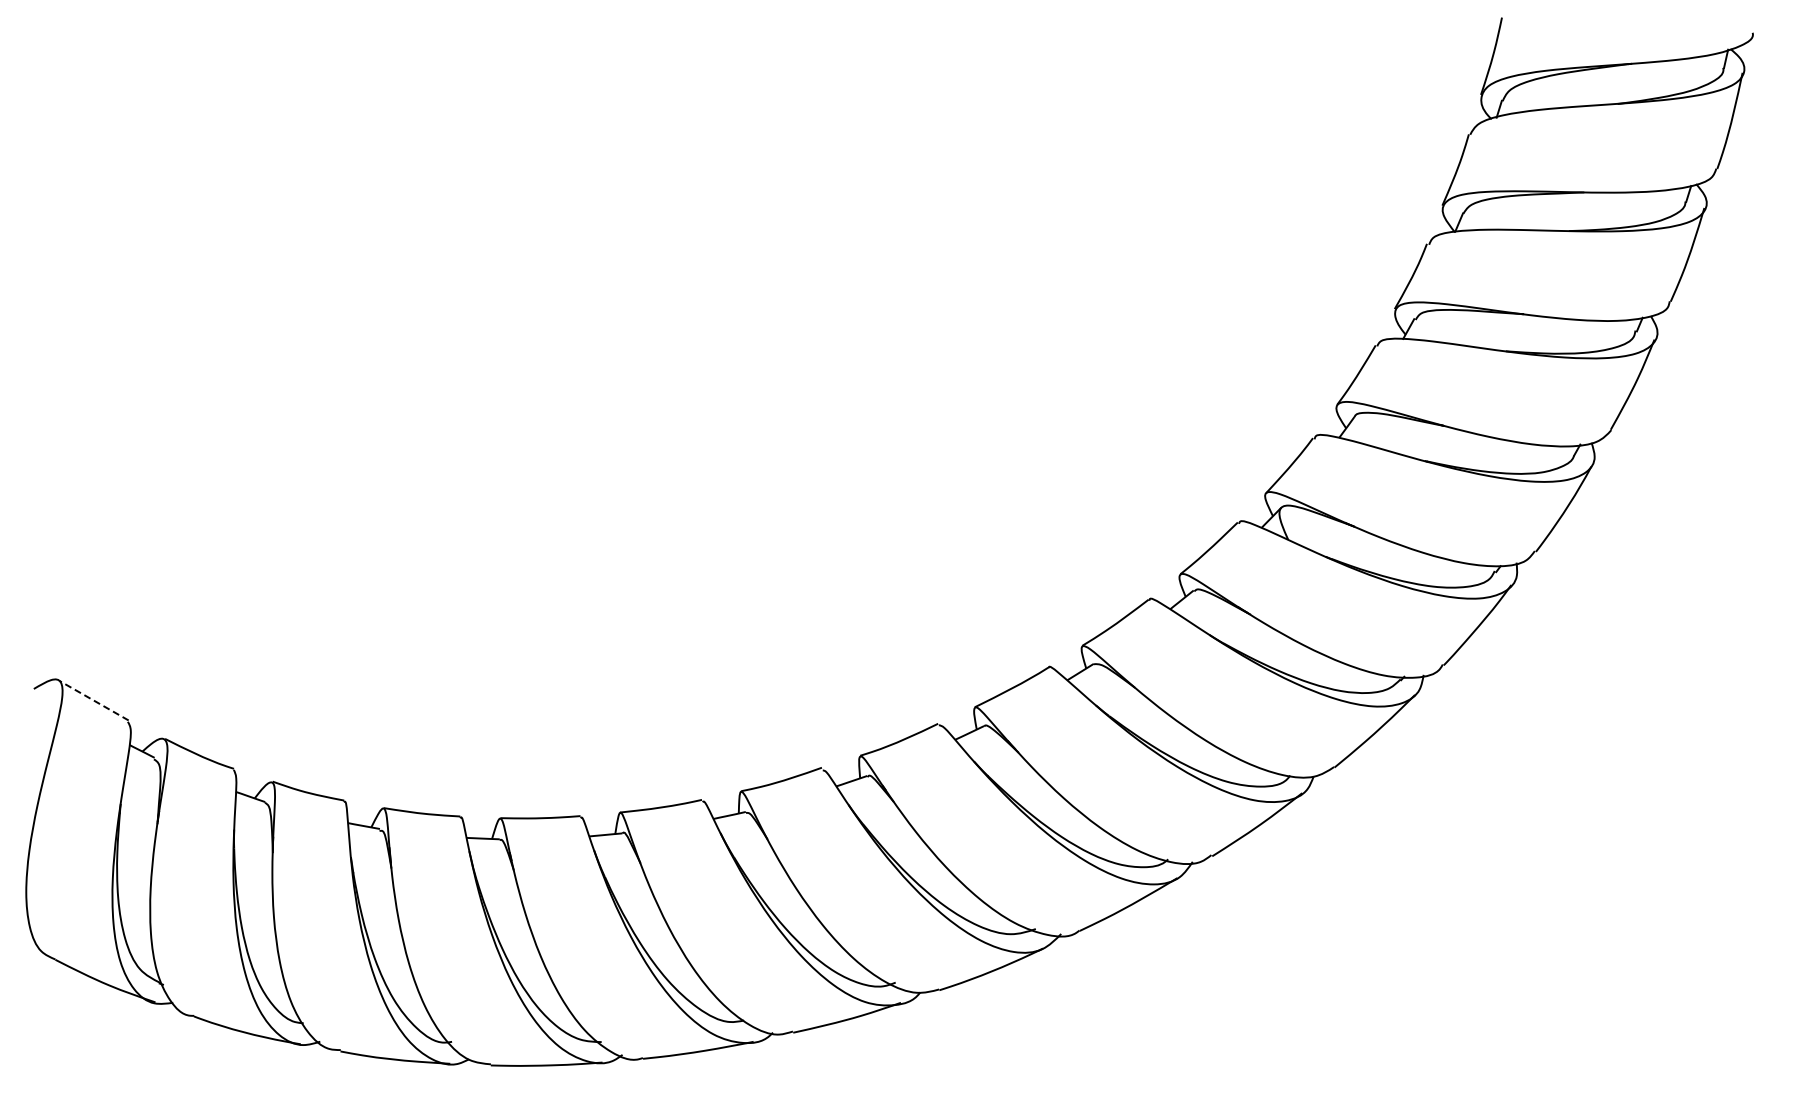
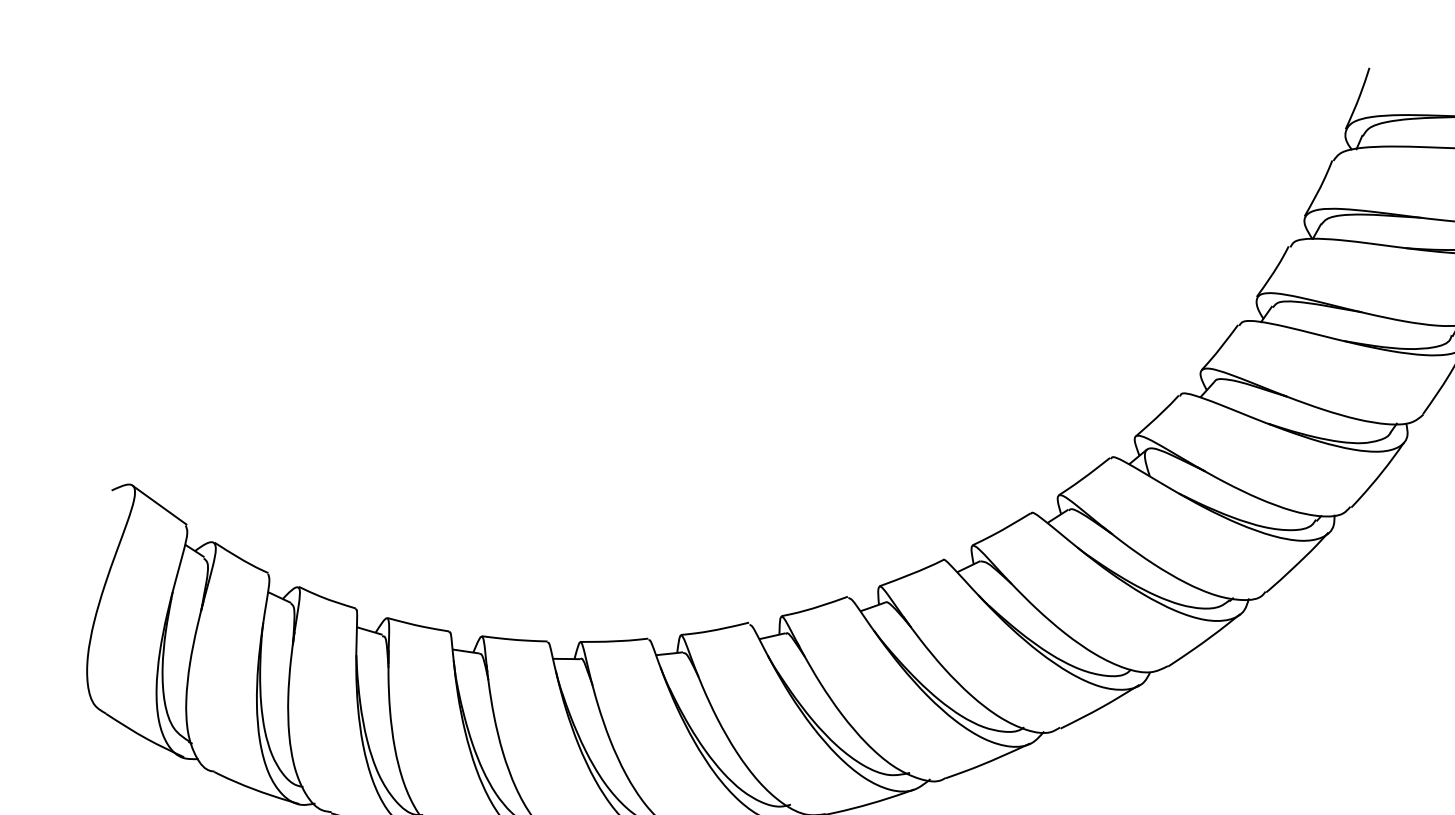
line: (94, 700) -> (160, 505), dashed -> solid

